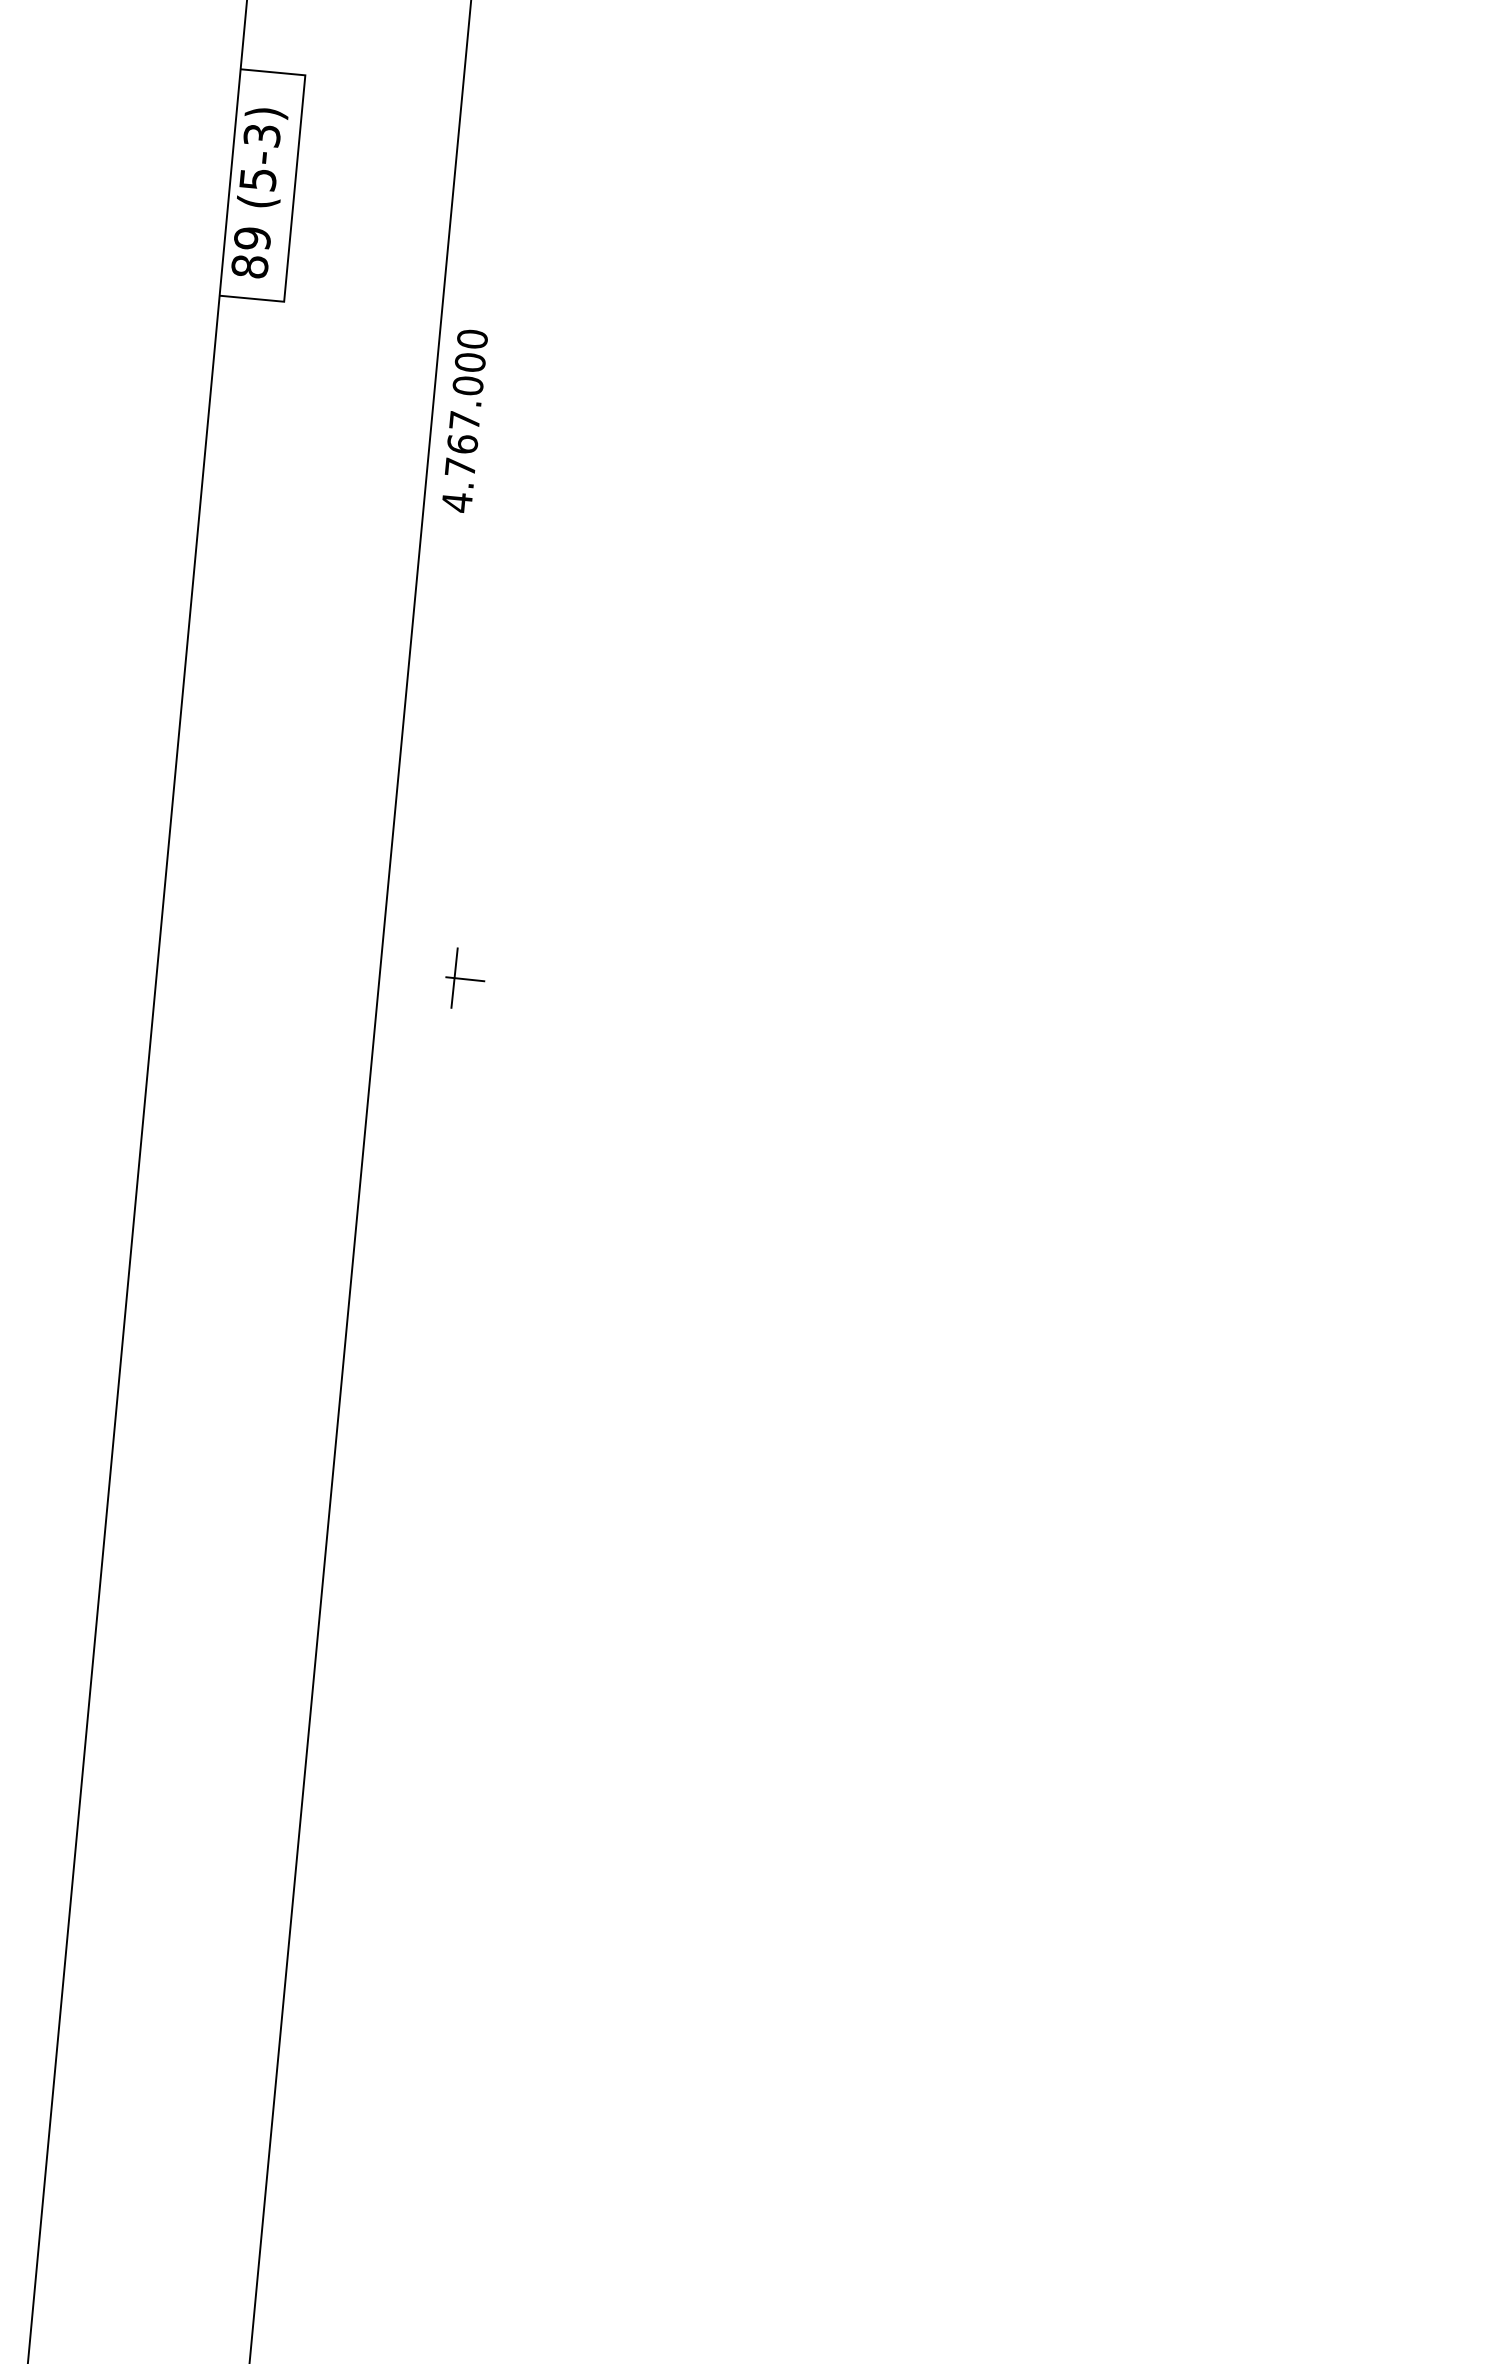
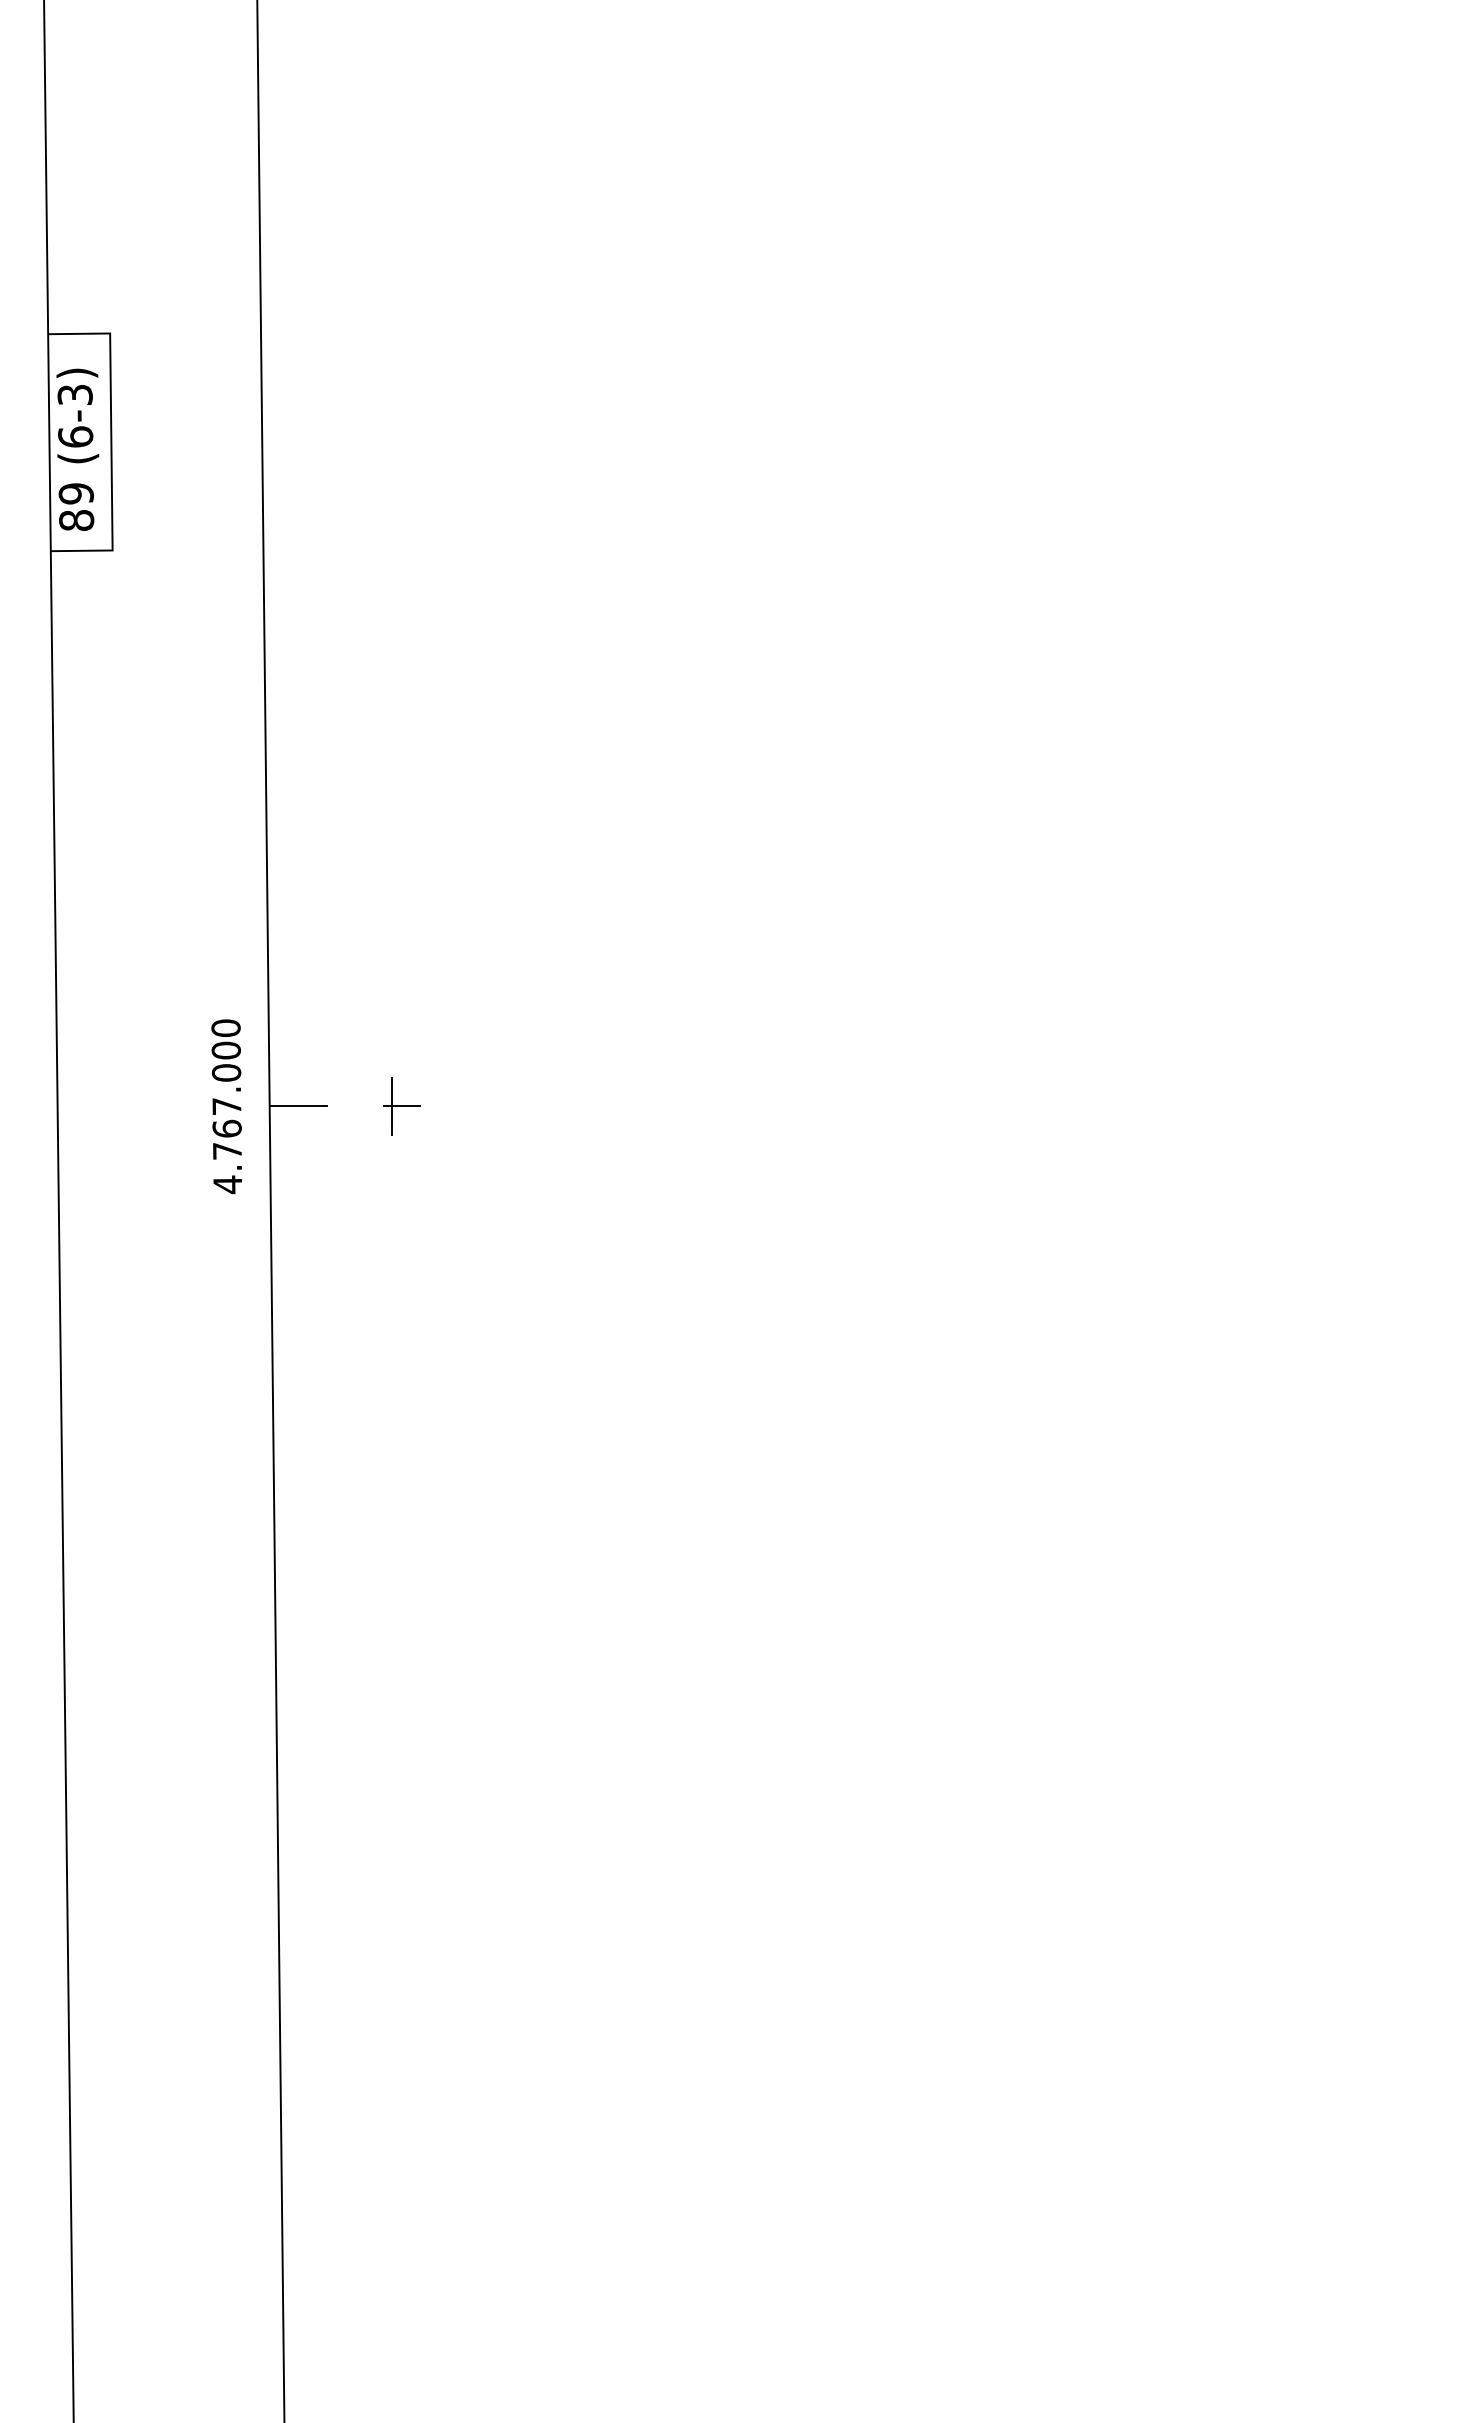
text: (257, 178) -> (75, 436), (5-3) -> (6-3)
text: (464, 420) -> (226, 1106), moved
line: (415, 901) -> (297, 1106), added
part: (464, 979) -> (401, 1106), moved

